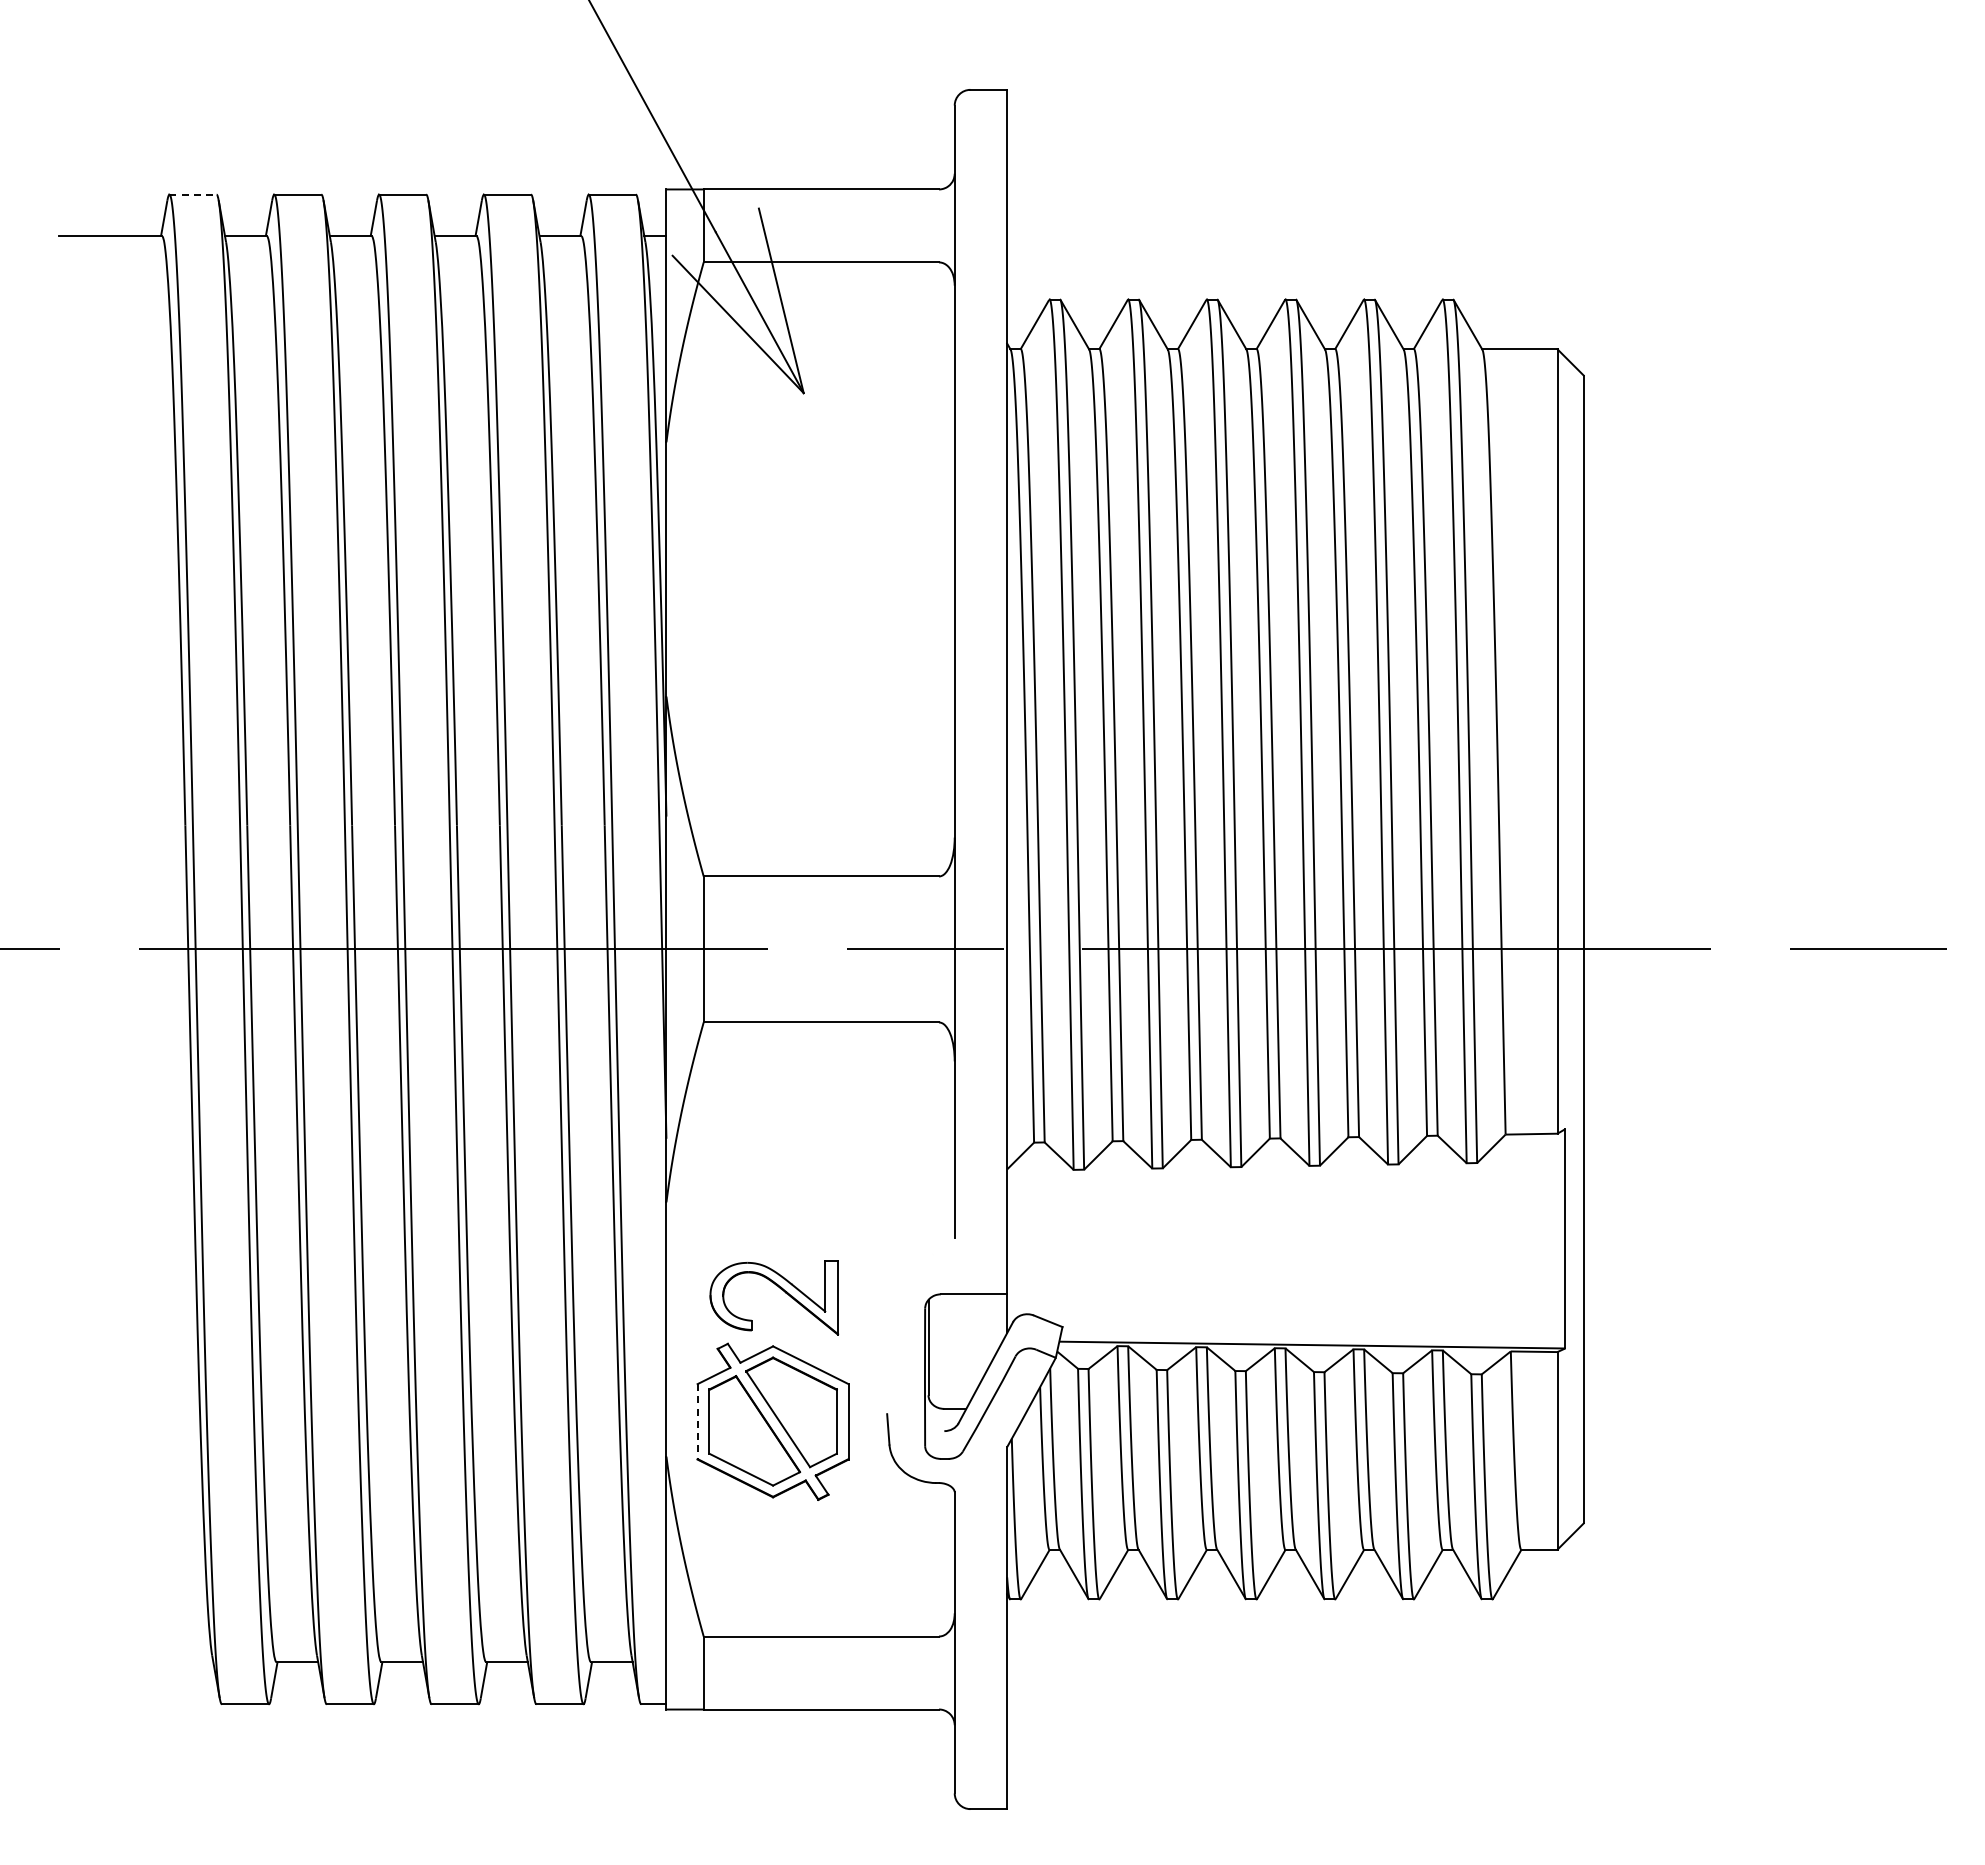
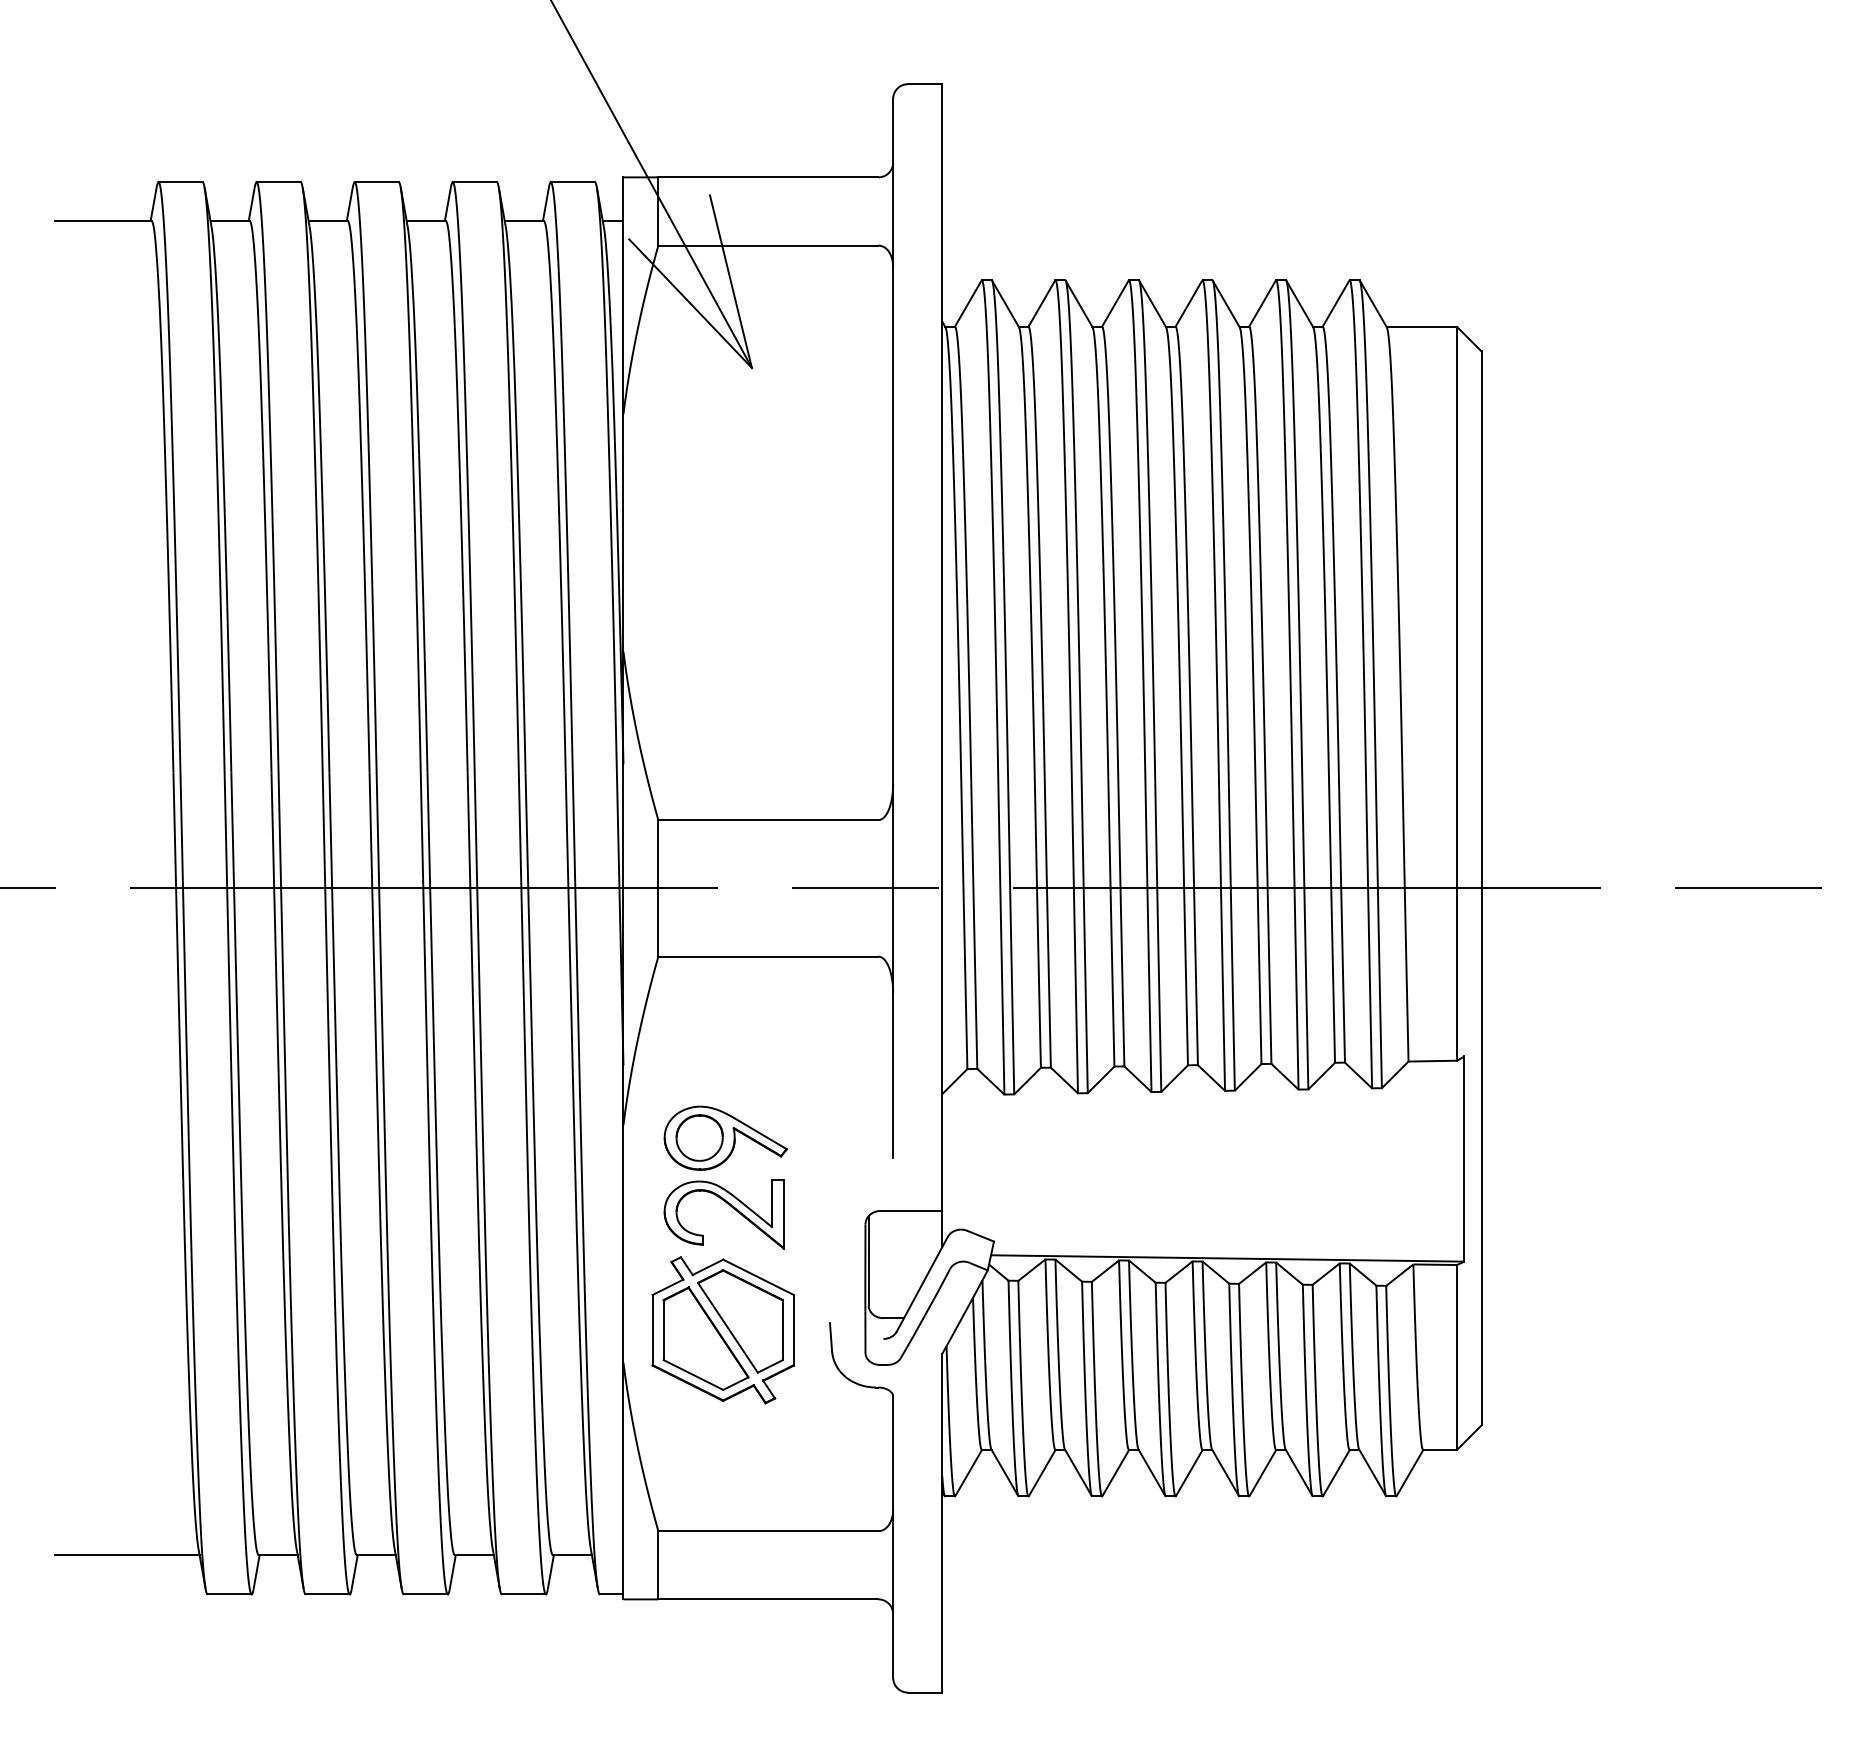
line: (193, 194) -> (181, 182), dashed -> solid
part: (775, 1216) -> (725, 1138), added
line: (697, 1421) -> (652, 1329), dashed -> solid
line: (136, 1662) -> (127, 1555), added

